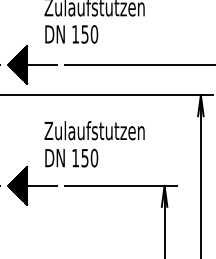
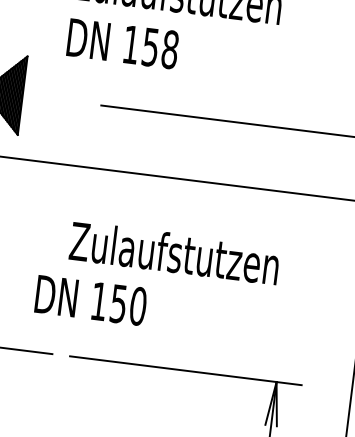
text: (94, 34) -> (170, 49), 150 -> 158
line: (41, 64) -> (52, 98), removed
text: (94, 130) -> (174, 252), moved

